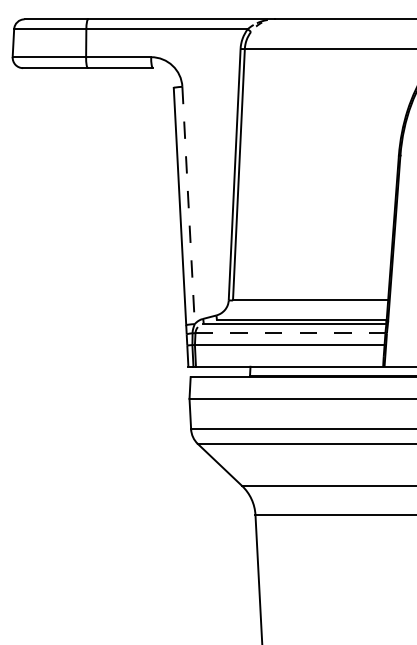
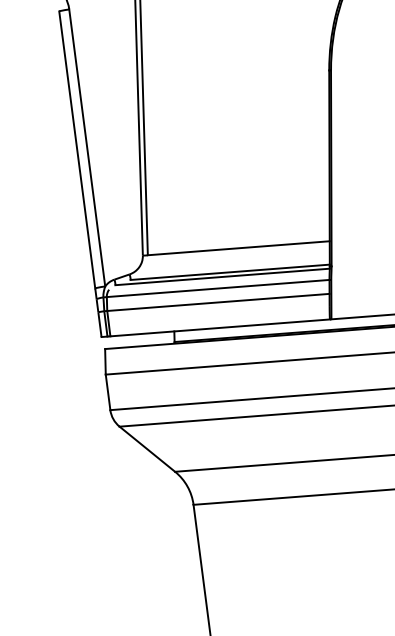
line: (188, 205) -> (87, 148), dashed -> solid
line: (290, 333) -> (218, 288), dashed -> solid

